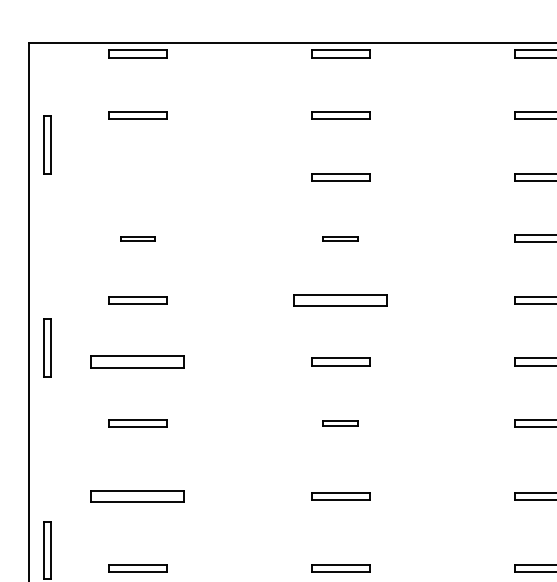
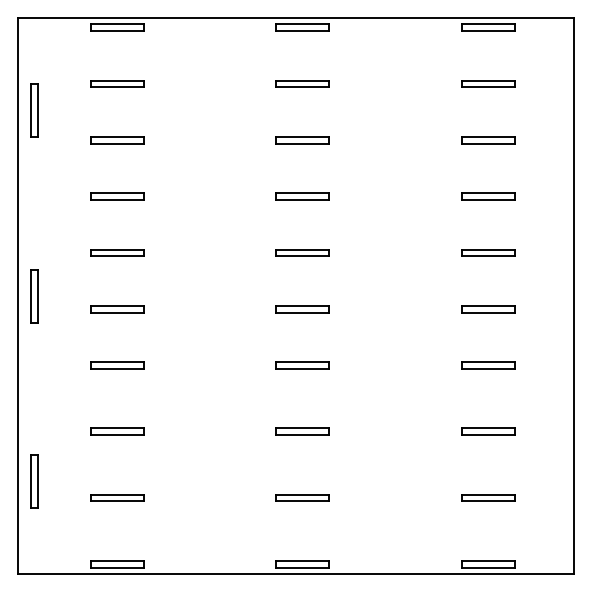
part: (138, 177) -> (117, 140), added
part: (138, 238) -> (117, 196), size x1.67
part: (340, 238) -> (302, 196), size x1.67
part: (340, 299) -> (302, 252), size x0.62
part: (138, 362) -> (117, 309), size x0.62
part: (340, 423) -> (302, 365), size x1.67
part: (138, 495) -> (117, 431), size x0.62

